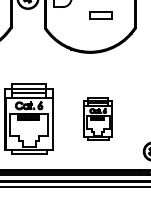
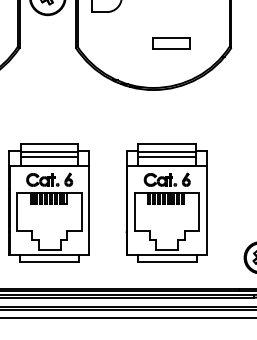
part: (100, 15) -> (171, 43), moved
part: (97, 118) -> (165, 201), size x1.67

